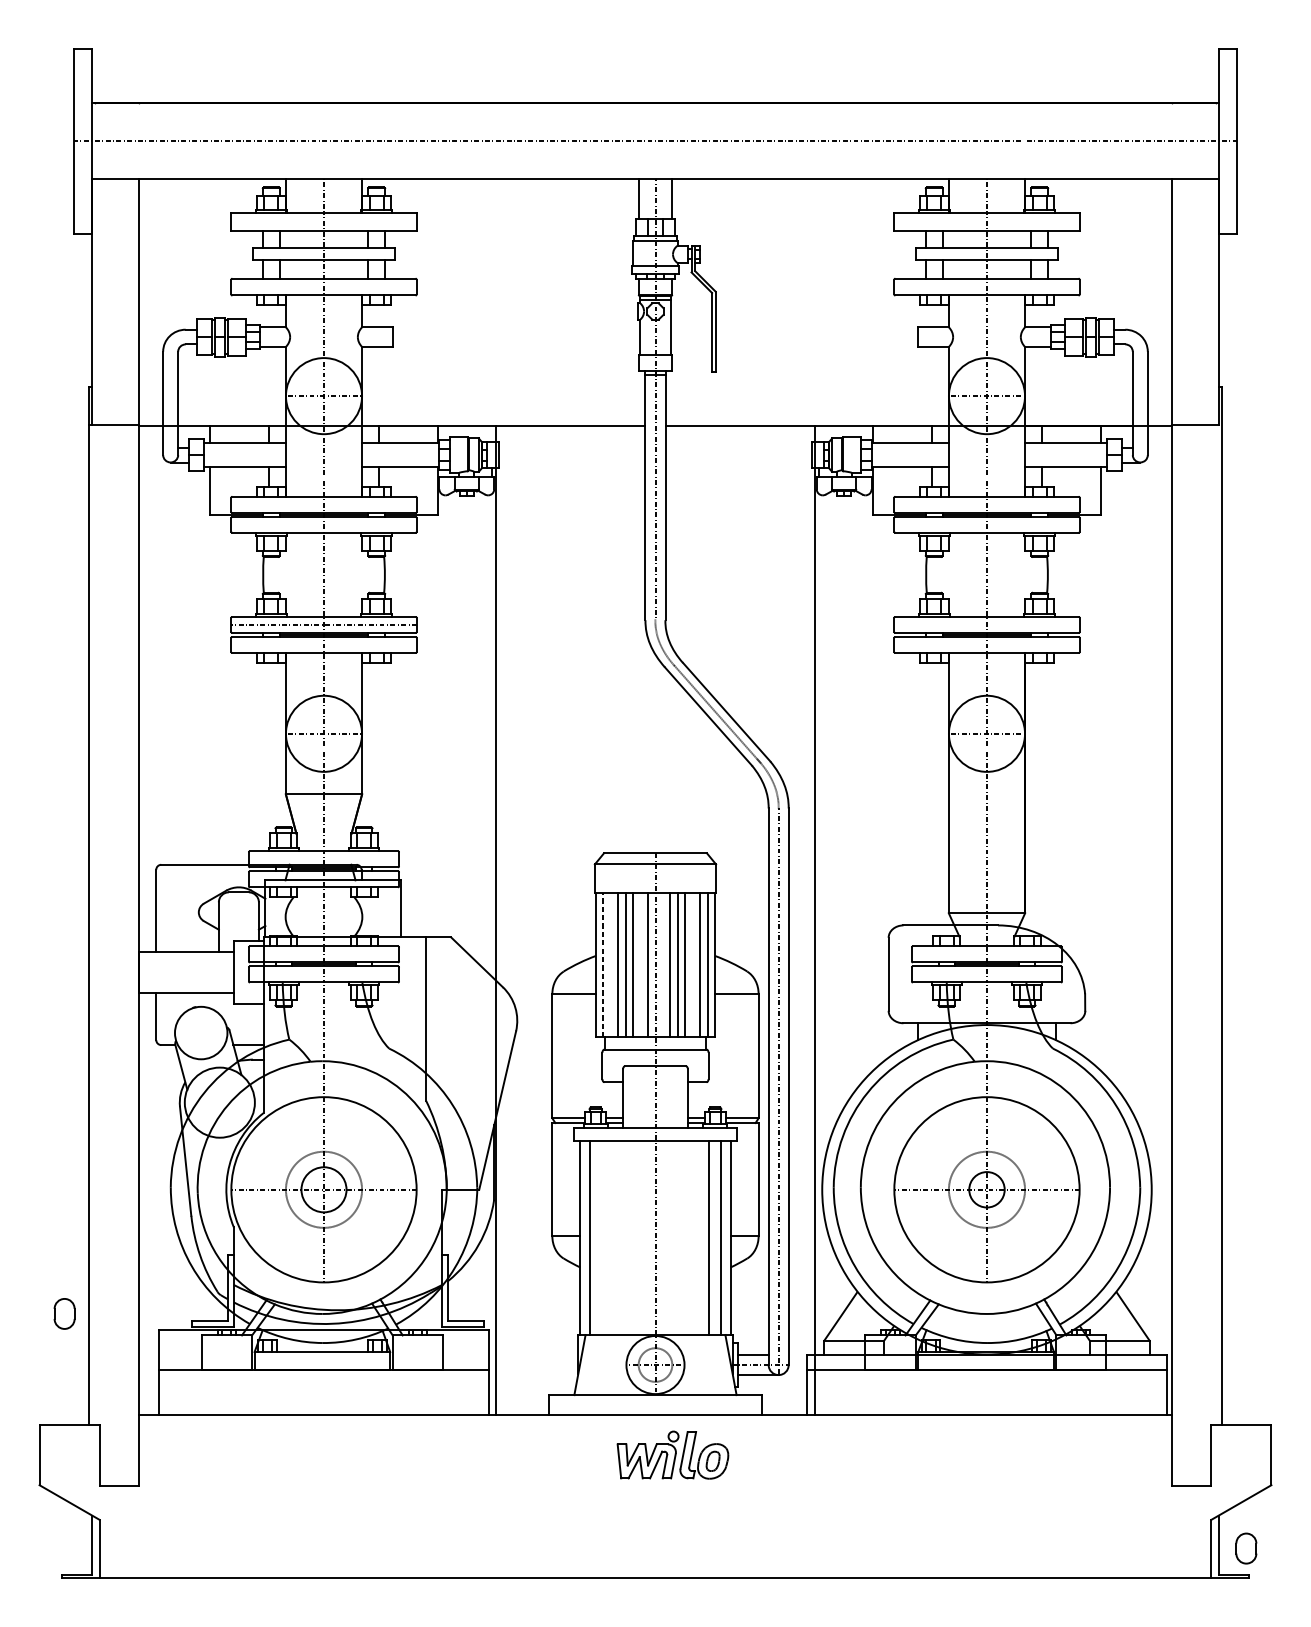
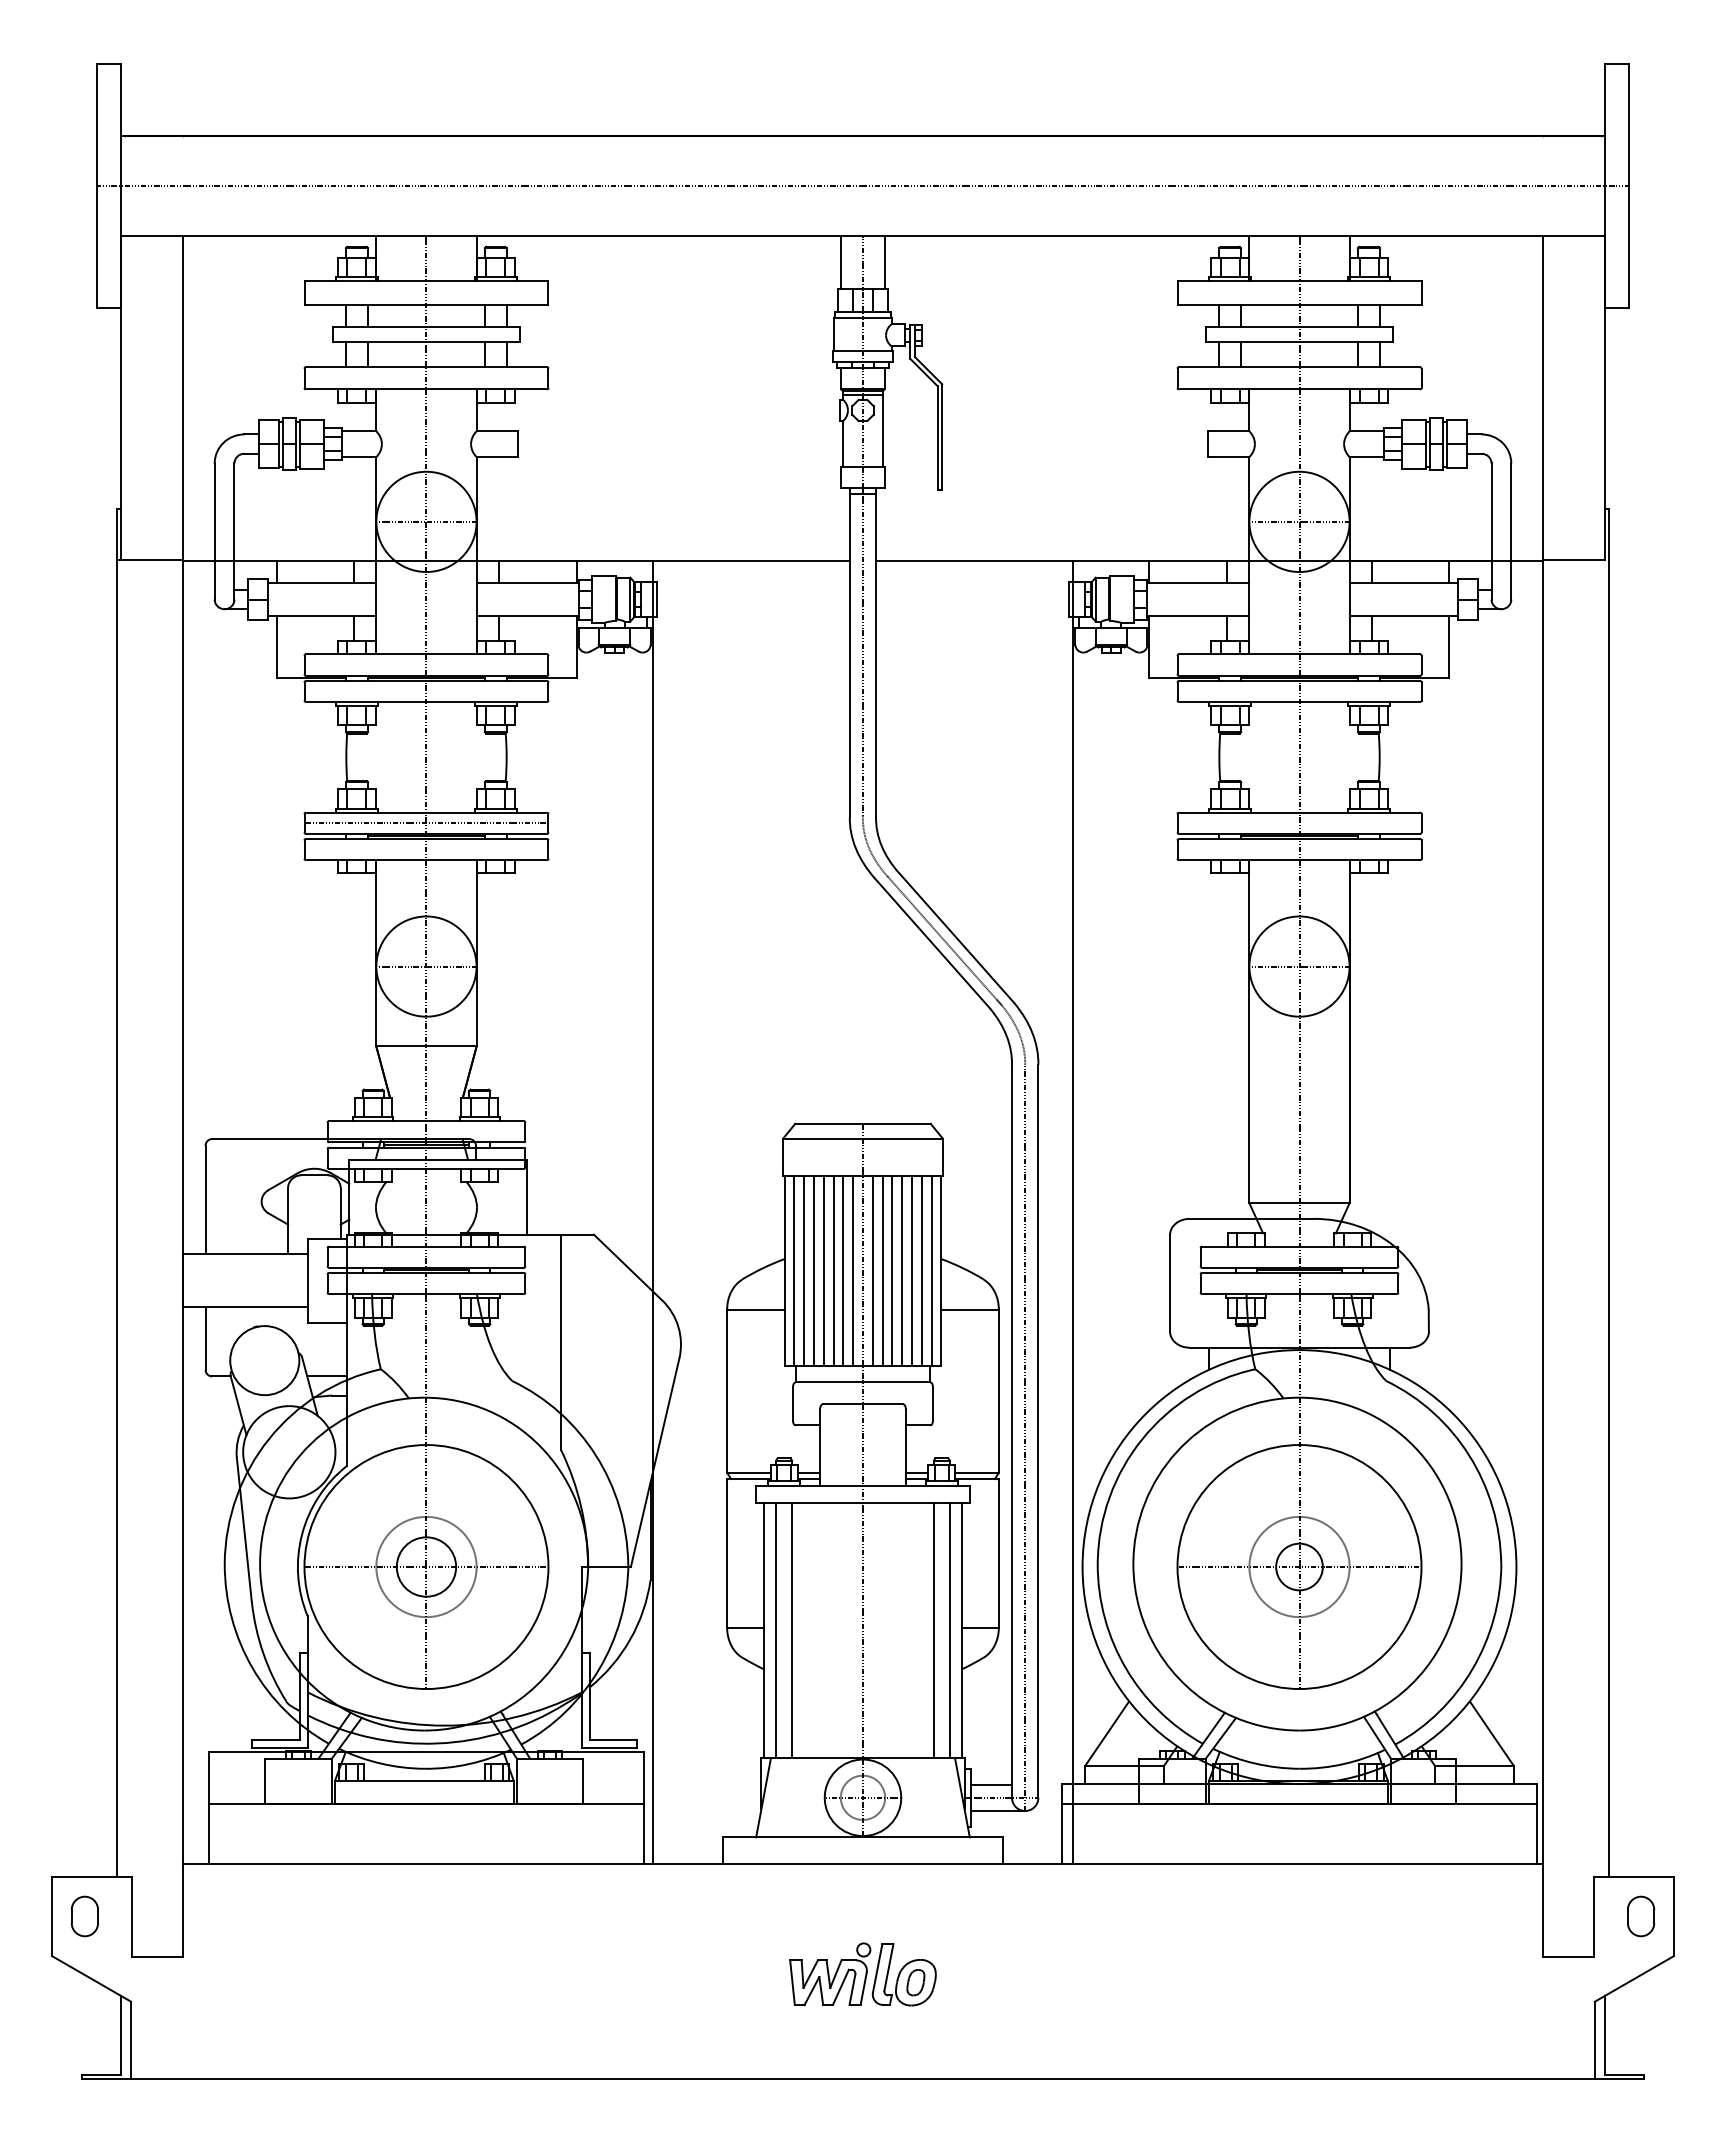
line: (603, 964) -> (794, 1270), dashed -> solid
line: (611, 964) -> (804, 1270), added
line: (640, 964) -> (843, 1270), added
line: (662, 964) -> (872, 1270), added
line: (693, 964) -> (912, 1270), added
line: (601, 1238) -> (792, 1630), added
part: (64, 1313) -> (84, 1916), moved
part: (672, 1455) -> (862, 1974), moved
part: (1246, 1548) -> (1641, 1916), moved

